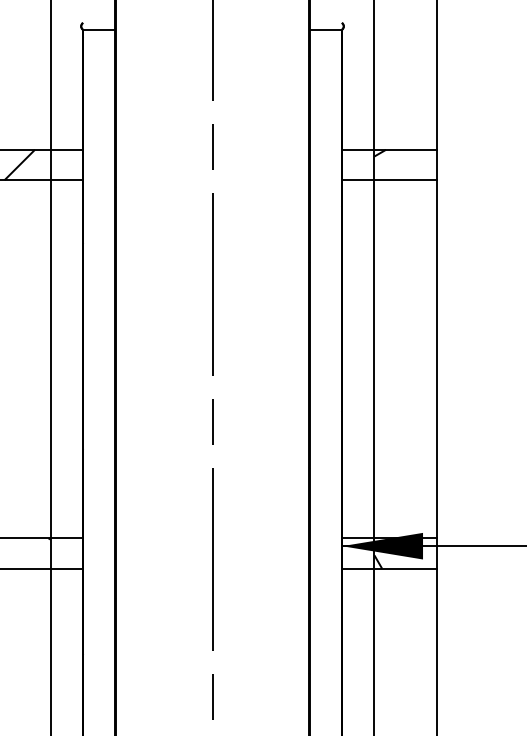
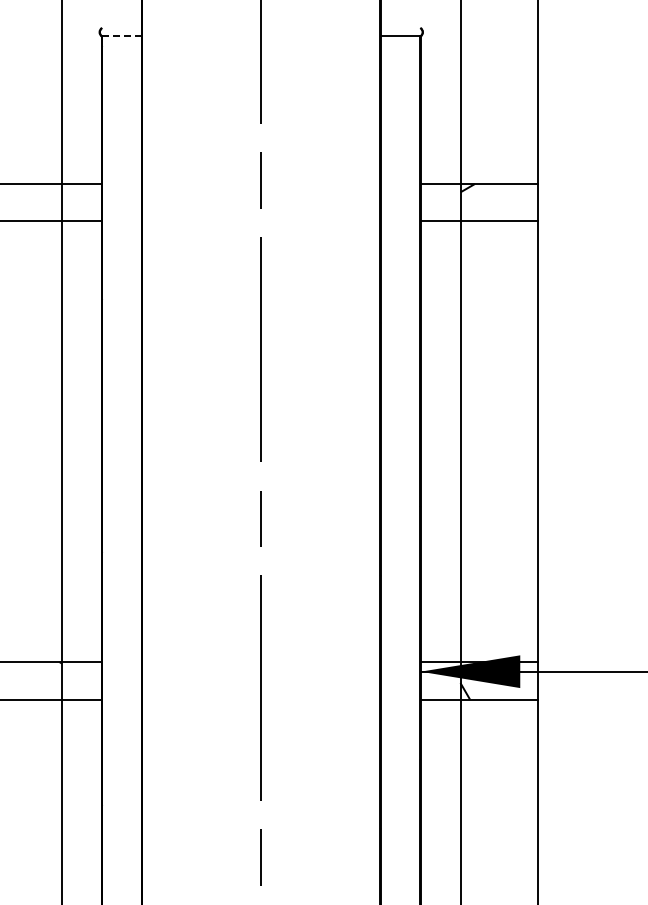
line: (99, 29) -> (122, 36), solid -> dashed
hatch: (19, 164) -> (23, 202), removed

